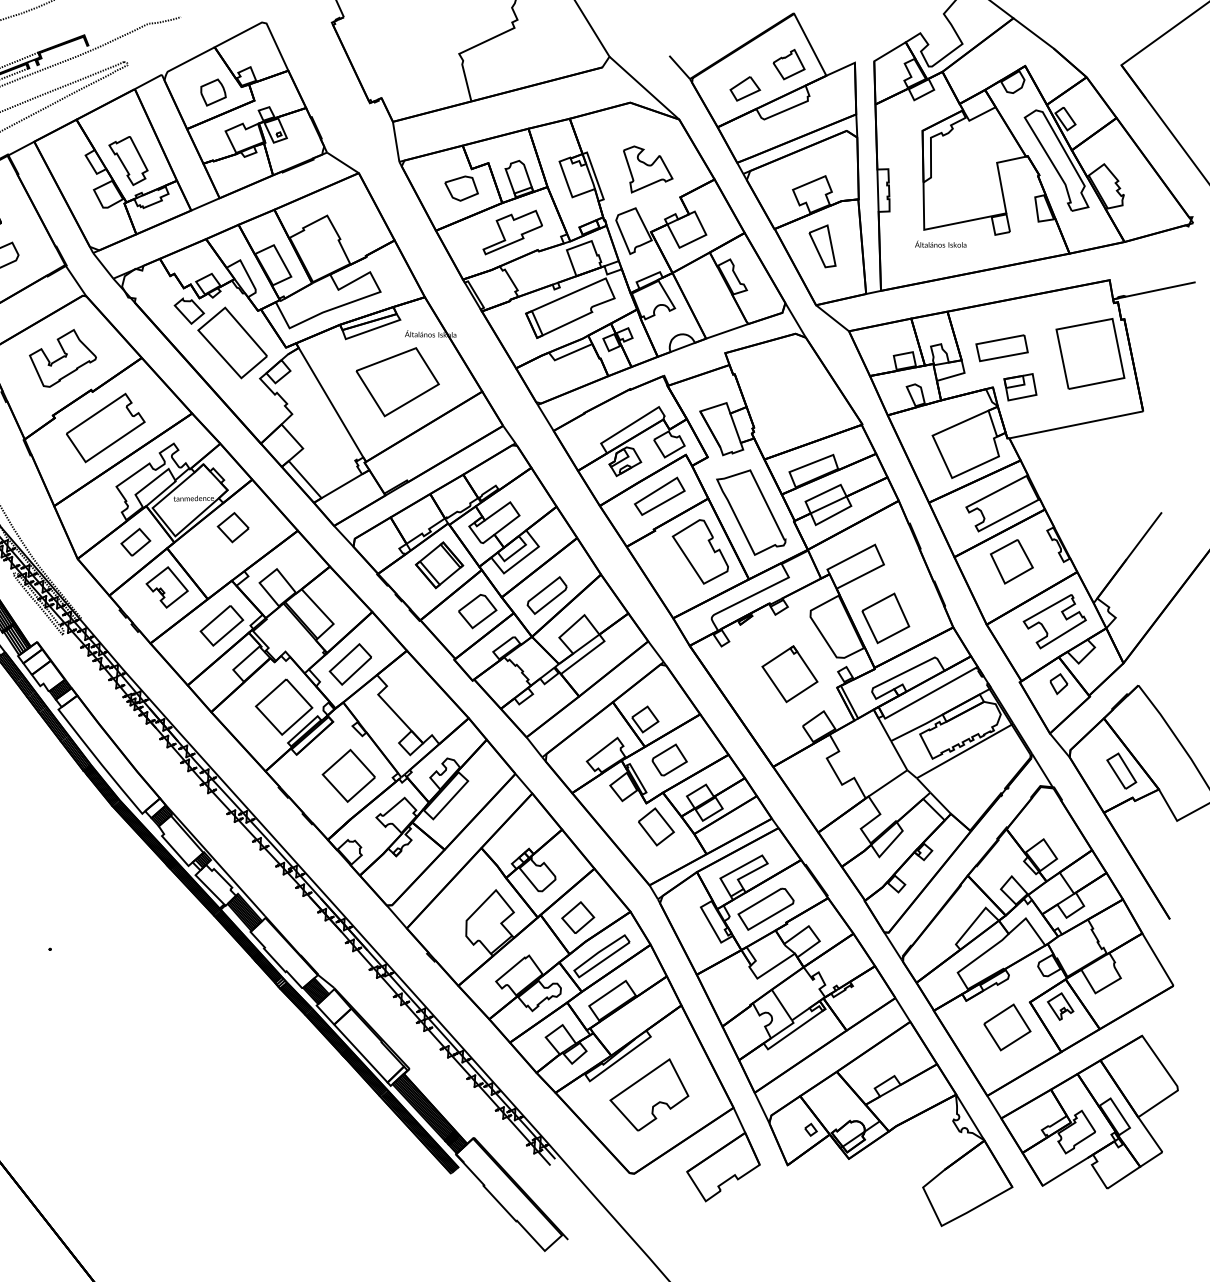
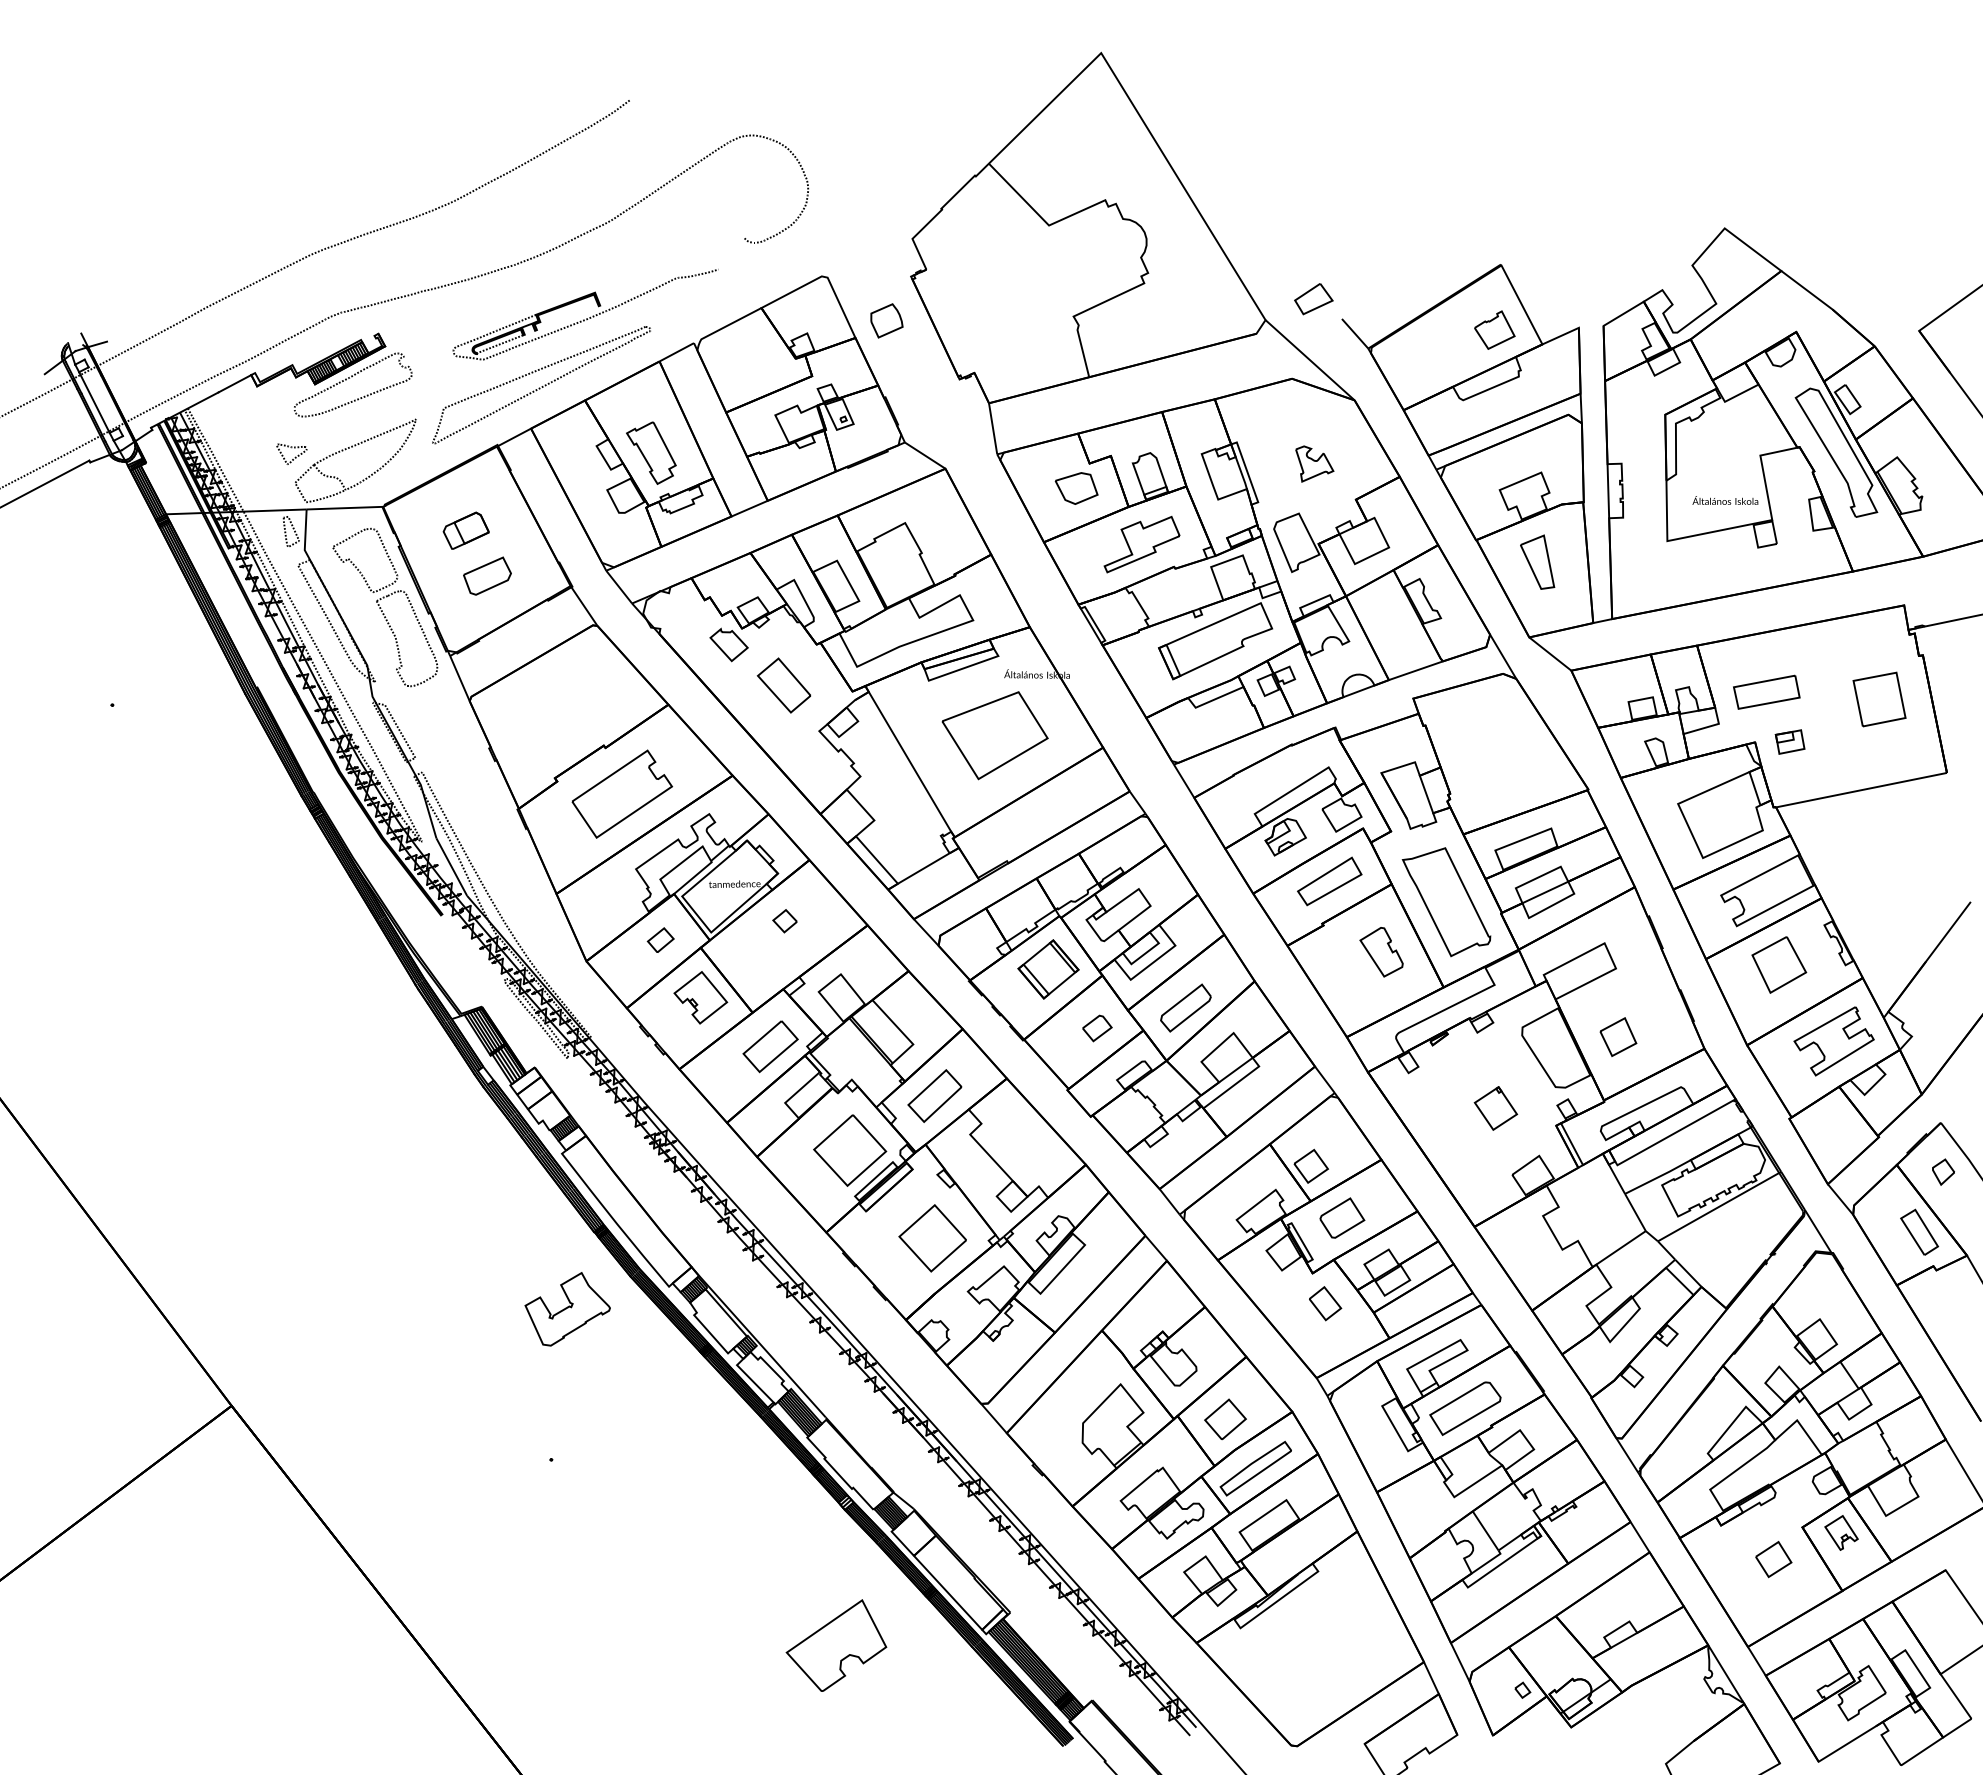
part: (744, 89) -> (1313, 299), moved
part: (213, 92) -> (886, 320), moved
part: (647, 169) -> (1314, 463), size x0.6
text: (940, 244) -> (1725, 500), moved
part: (231, 342) -> (783, 685), size x0.6
part: (1090, 353) -> (1879, 699), size x0.6
part: (62, 358) -> (567, 1309), moved
part: (1019, 386) -> (1789, 741), size x0.7
part: (232, 526) -> (784, 920), size x0.6
part: (135, 542) -> (660, 940), size x0.7
part: (700, 551) -> (1381, 951), size x0.6
part: (477, 611) -> (1097, 1028), size x0.6
part: (885, 617) -> (1618, 1036), size x0.6
part: (789, 674) -> (1495, 1108), size x0.6
part: (1059, 683) -> (1943, 1171), moved
part: (656, 826) -> (1325, 1303), size x0.7
part: (1007, 1027) -> (1773, 1559), size x0.6
part: (649, 1094) -> (836, 1645), moved

